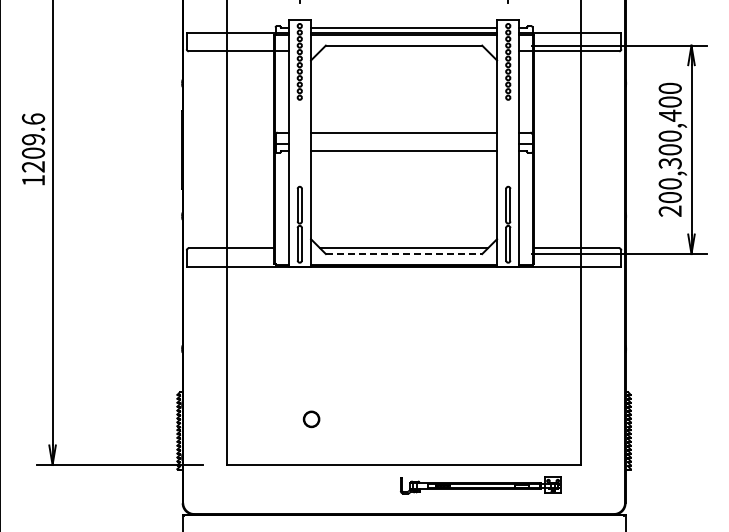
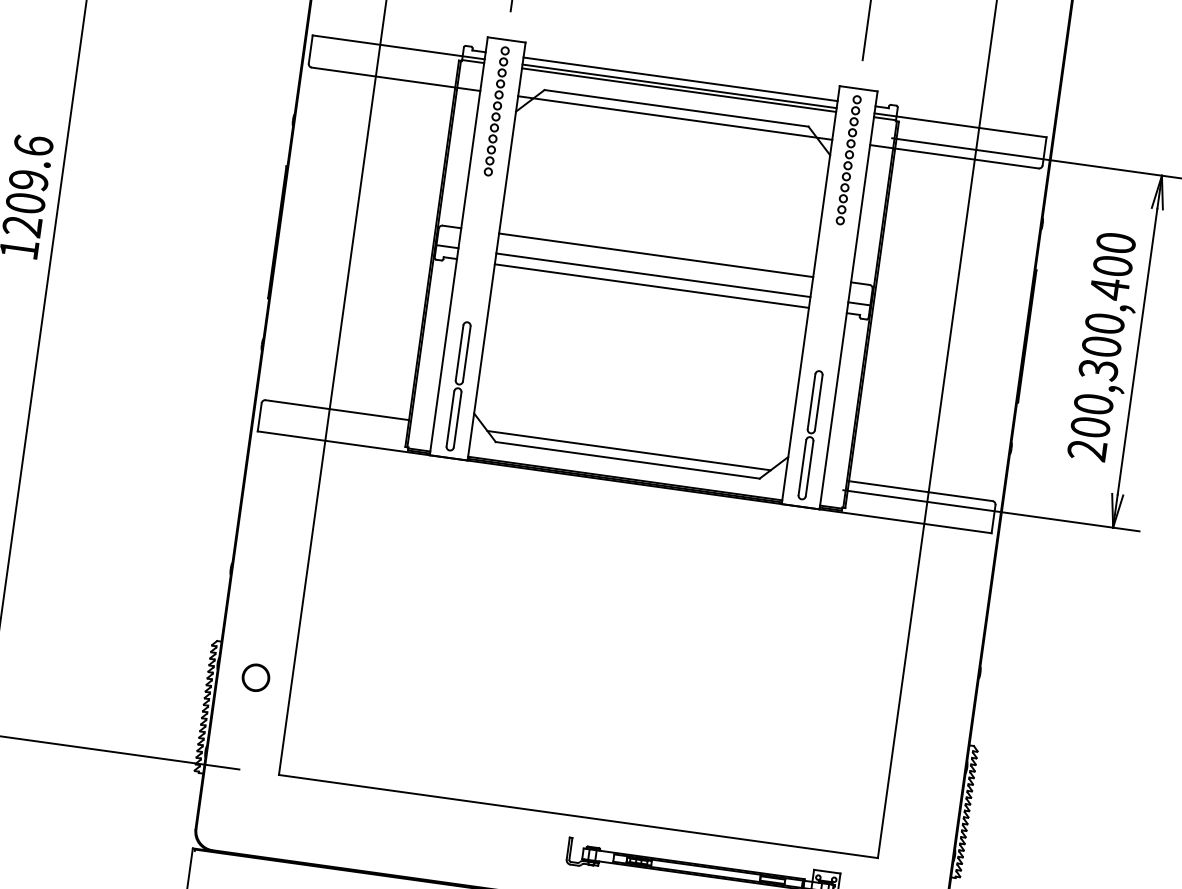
line: (404, 51) -> (675, 118), added
line: (404, 144) -> (654, 275), added
line: (404, 254) -> (628, 461), dashed -> solid
part: (311, 419) -> (255, 677), moved

